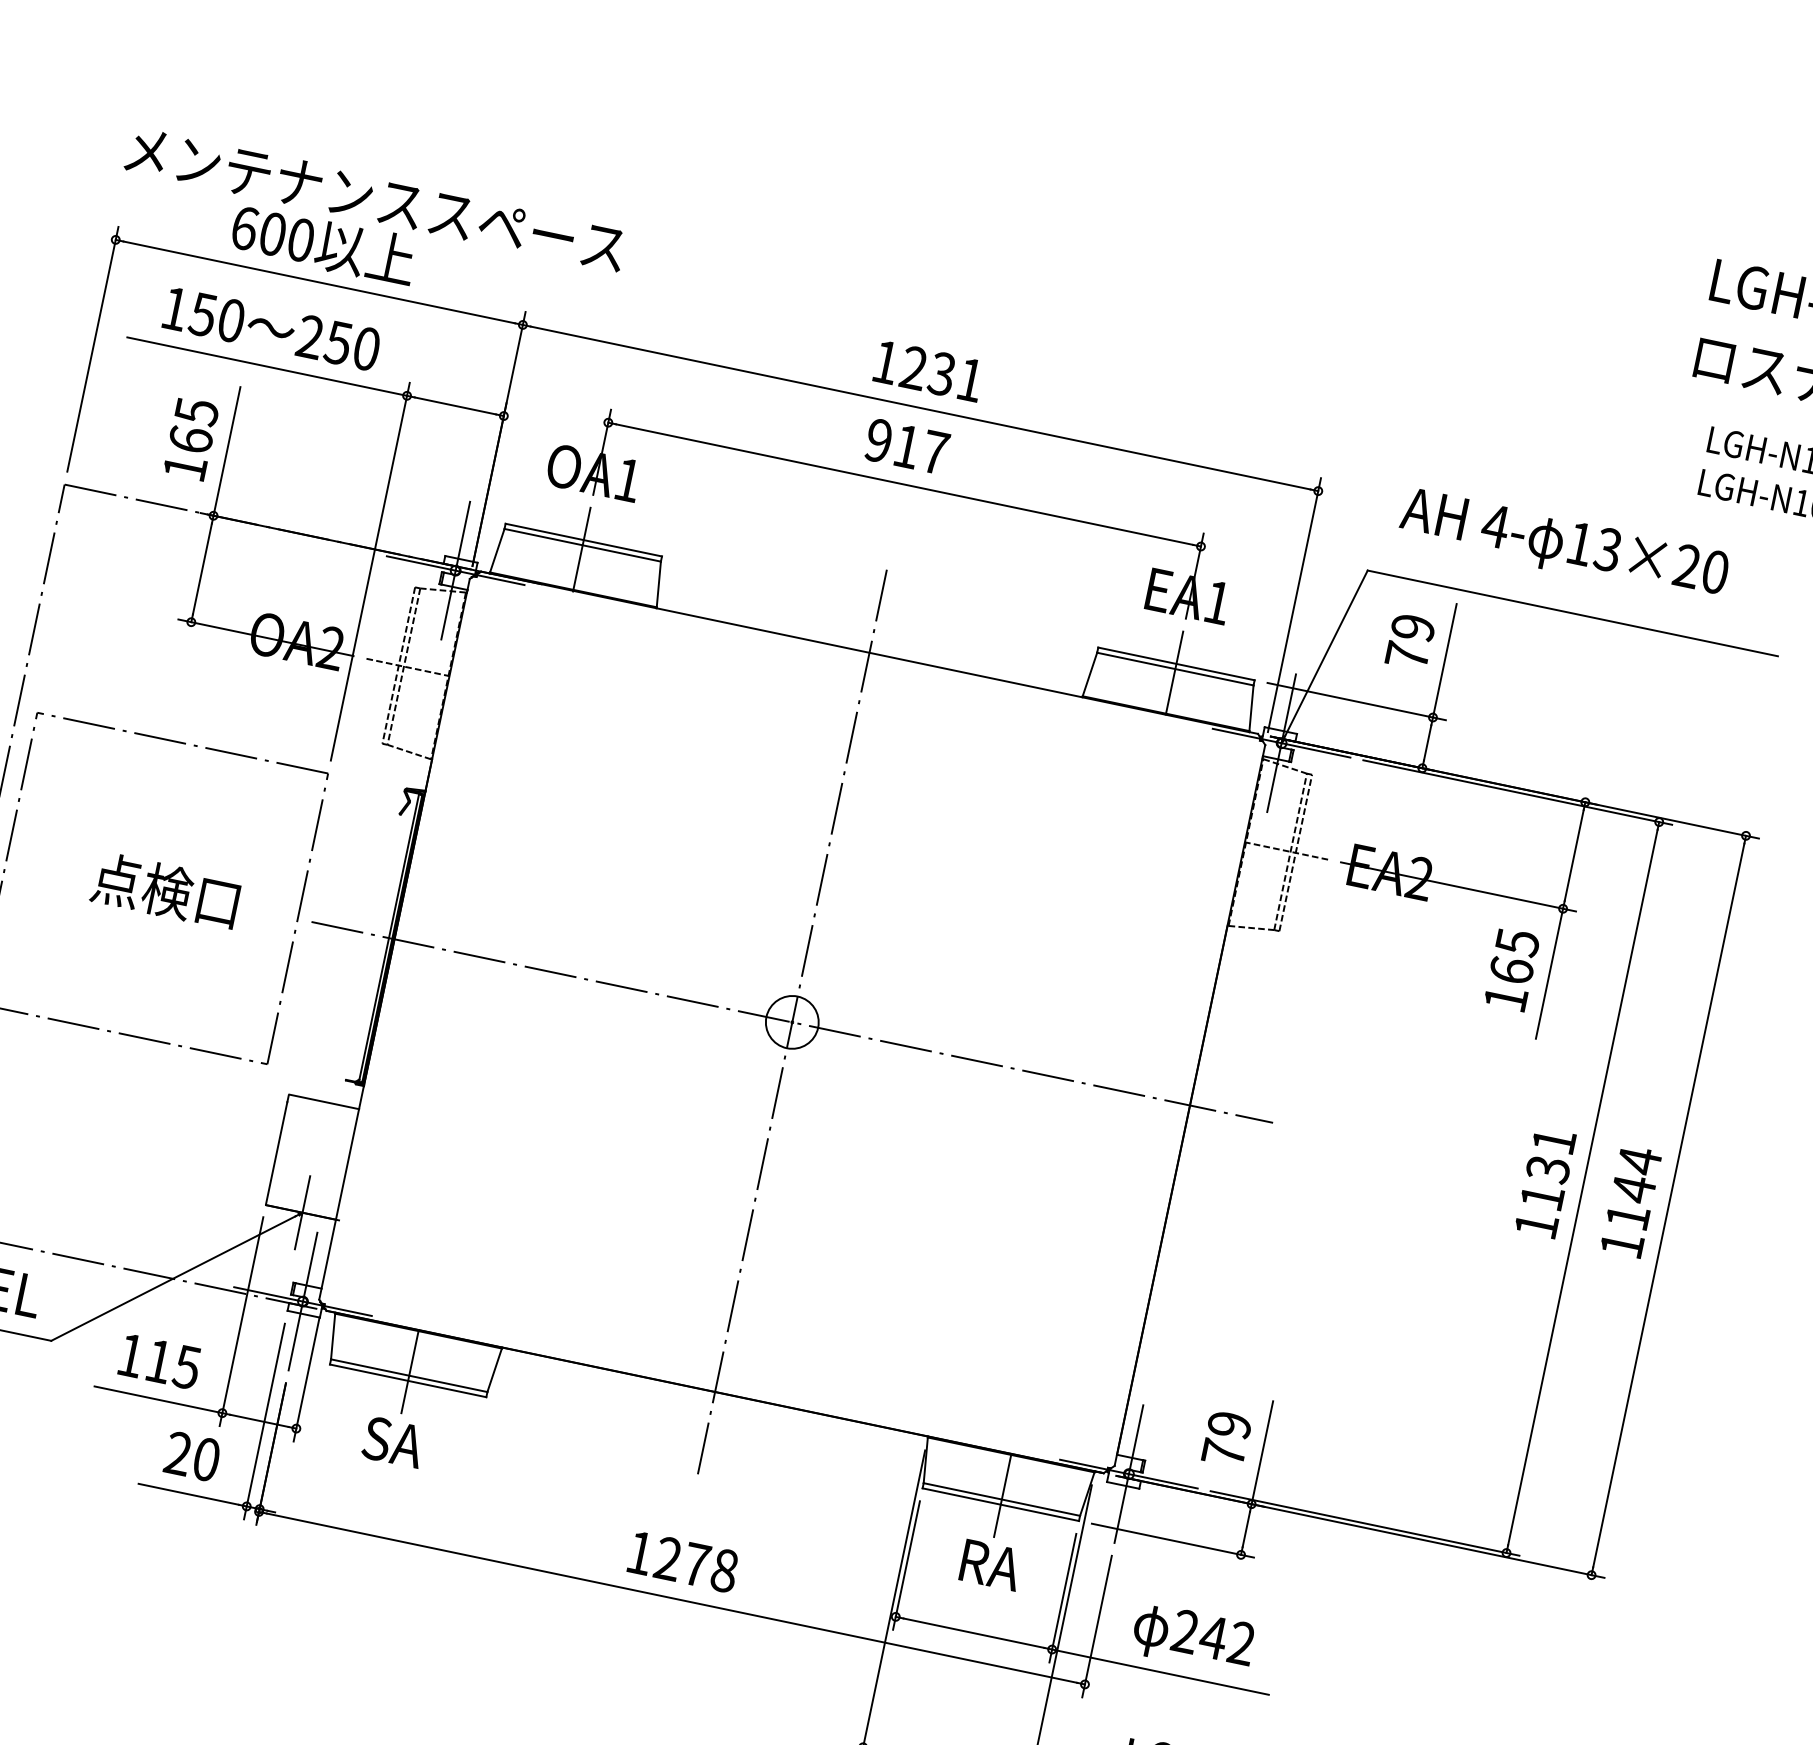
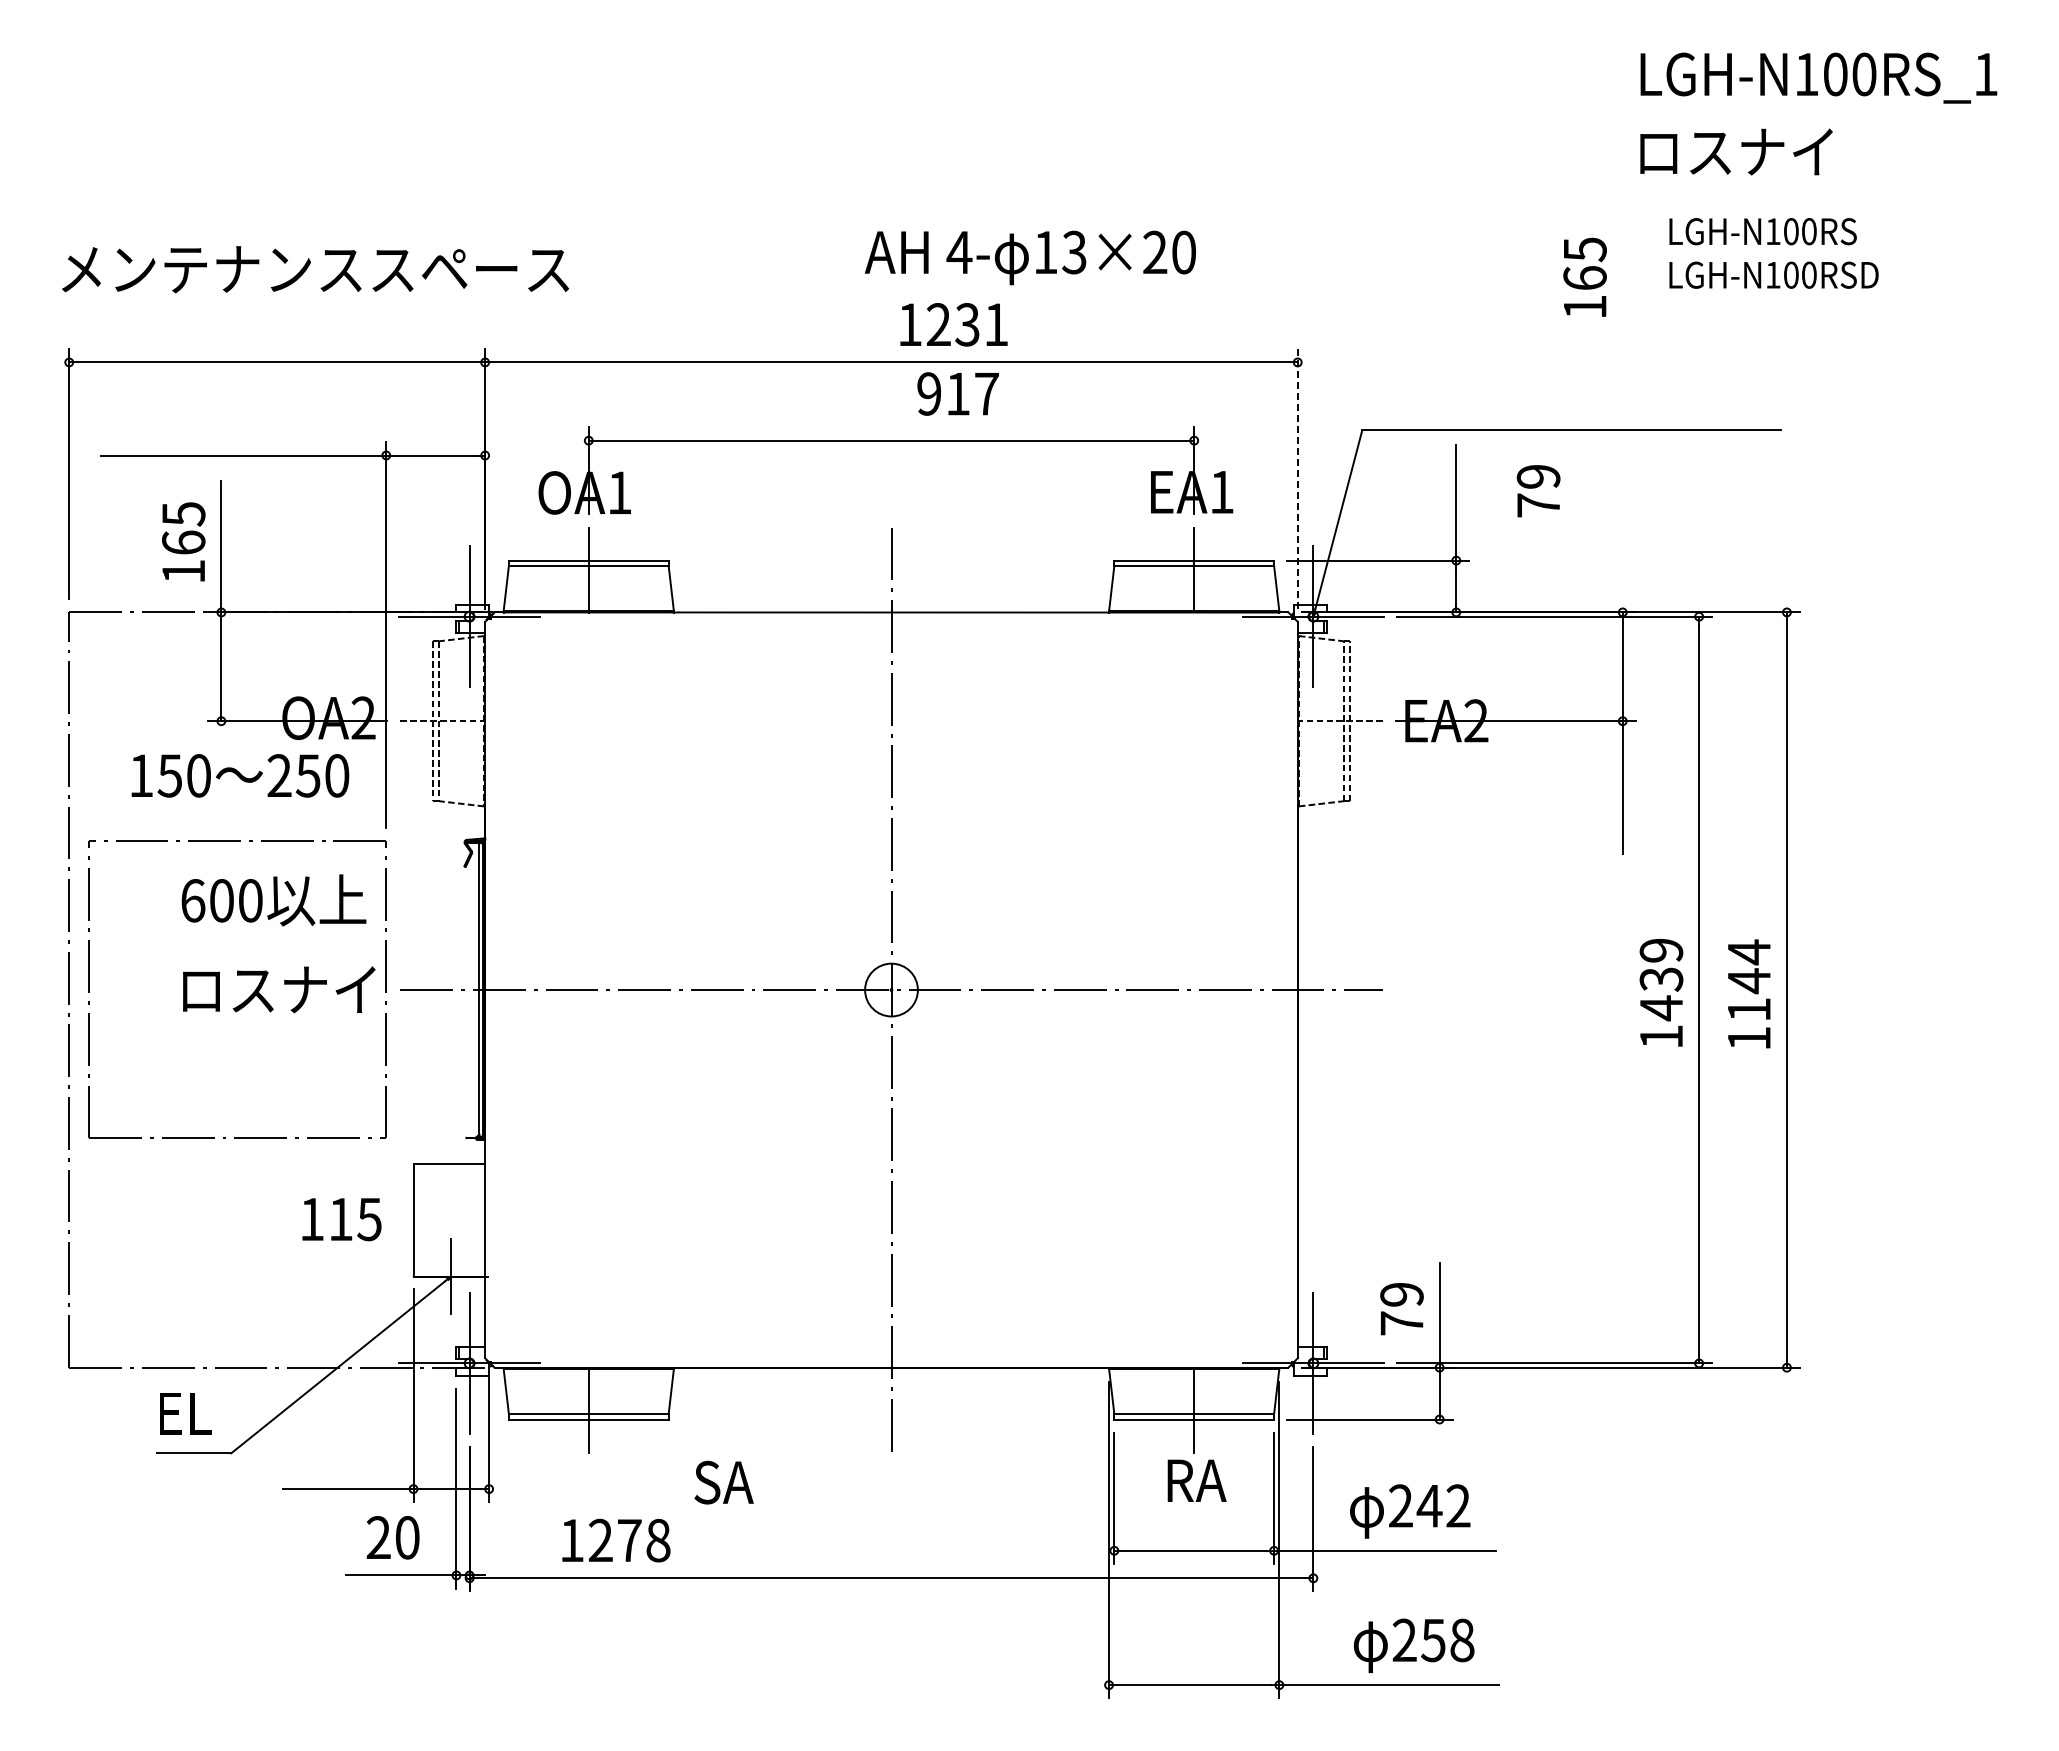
text: (323, 244) -> (273, 900), moved
text: (272, 328) -> (240, 775), moved
text: (928, 370) -> (953, 324), moved
text: (906, 446) -> (957, 393), moved
text: (1563, 545) -> (1029, 257), moved
line: (1294, 604) -> (1297, 478), solid -> dashed
text: (1410, 642) -> (1538, 491), moved
text: (190, 895) -> (276, 988), 点検口 -> ロスナイ
text: (1511, 968) -> (1584, 276), moved
text: (1547, 1170) -> (1661, 980), 1131 -> 1439
text: (159, 1361) -> (341, 1219), moved
text: (393, 1442) -> (723, 1482), moved
text: (683, 1562) -> (616, 1540), moved

